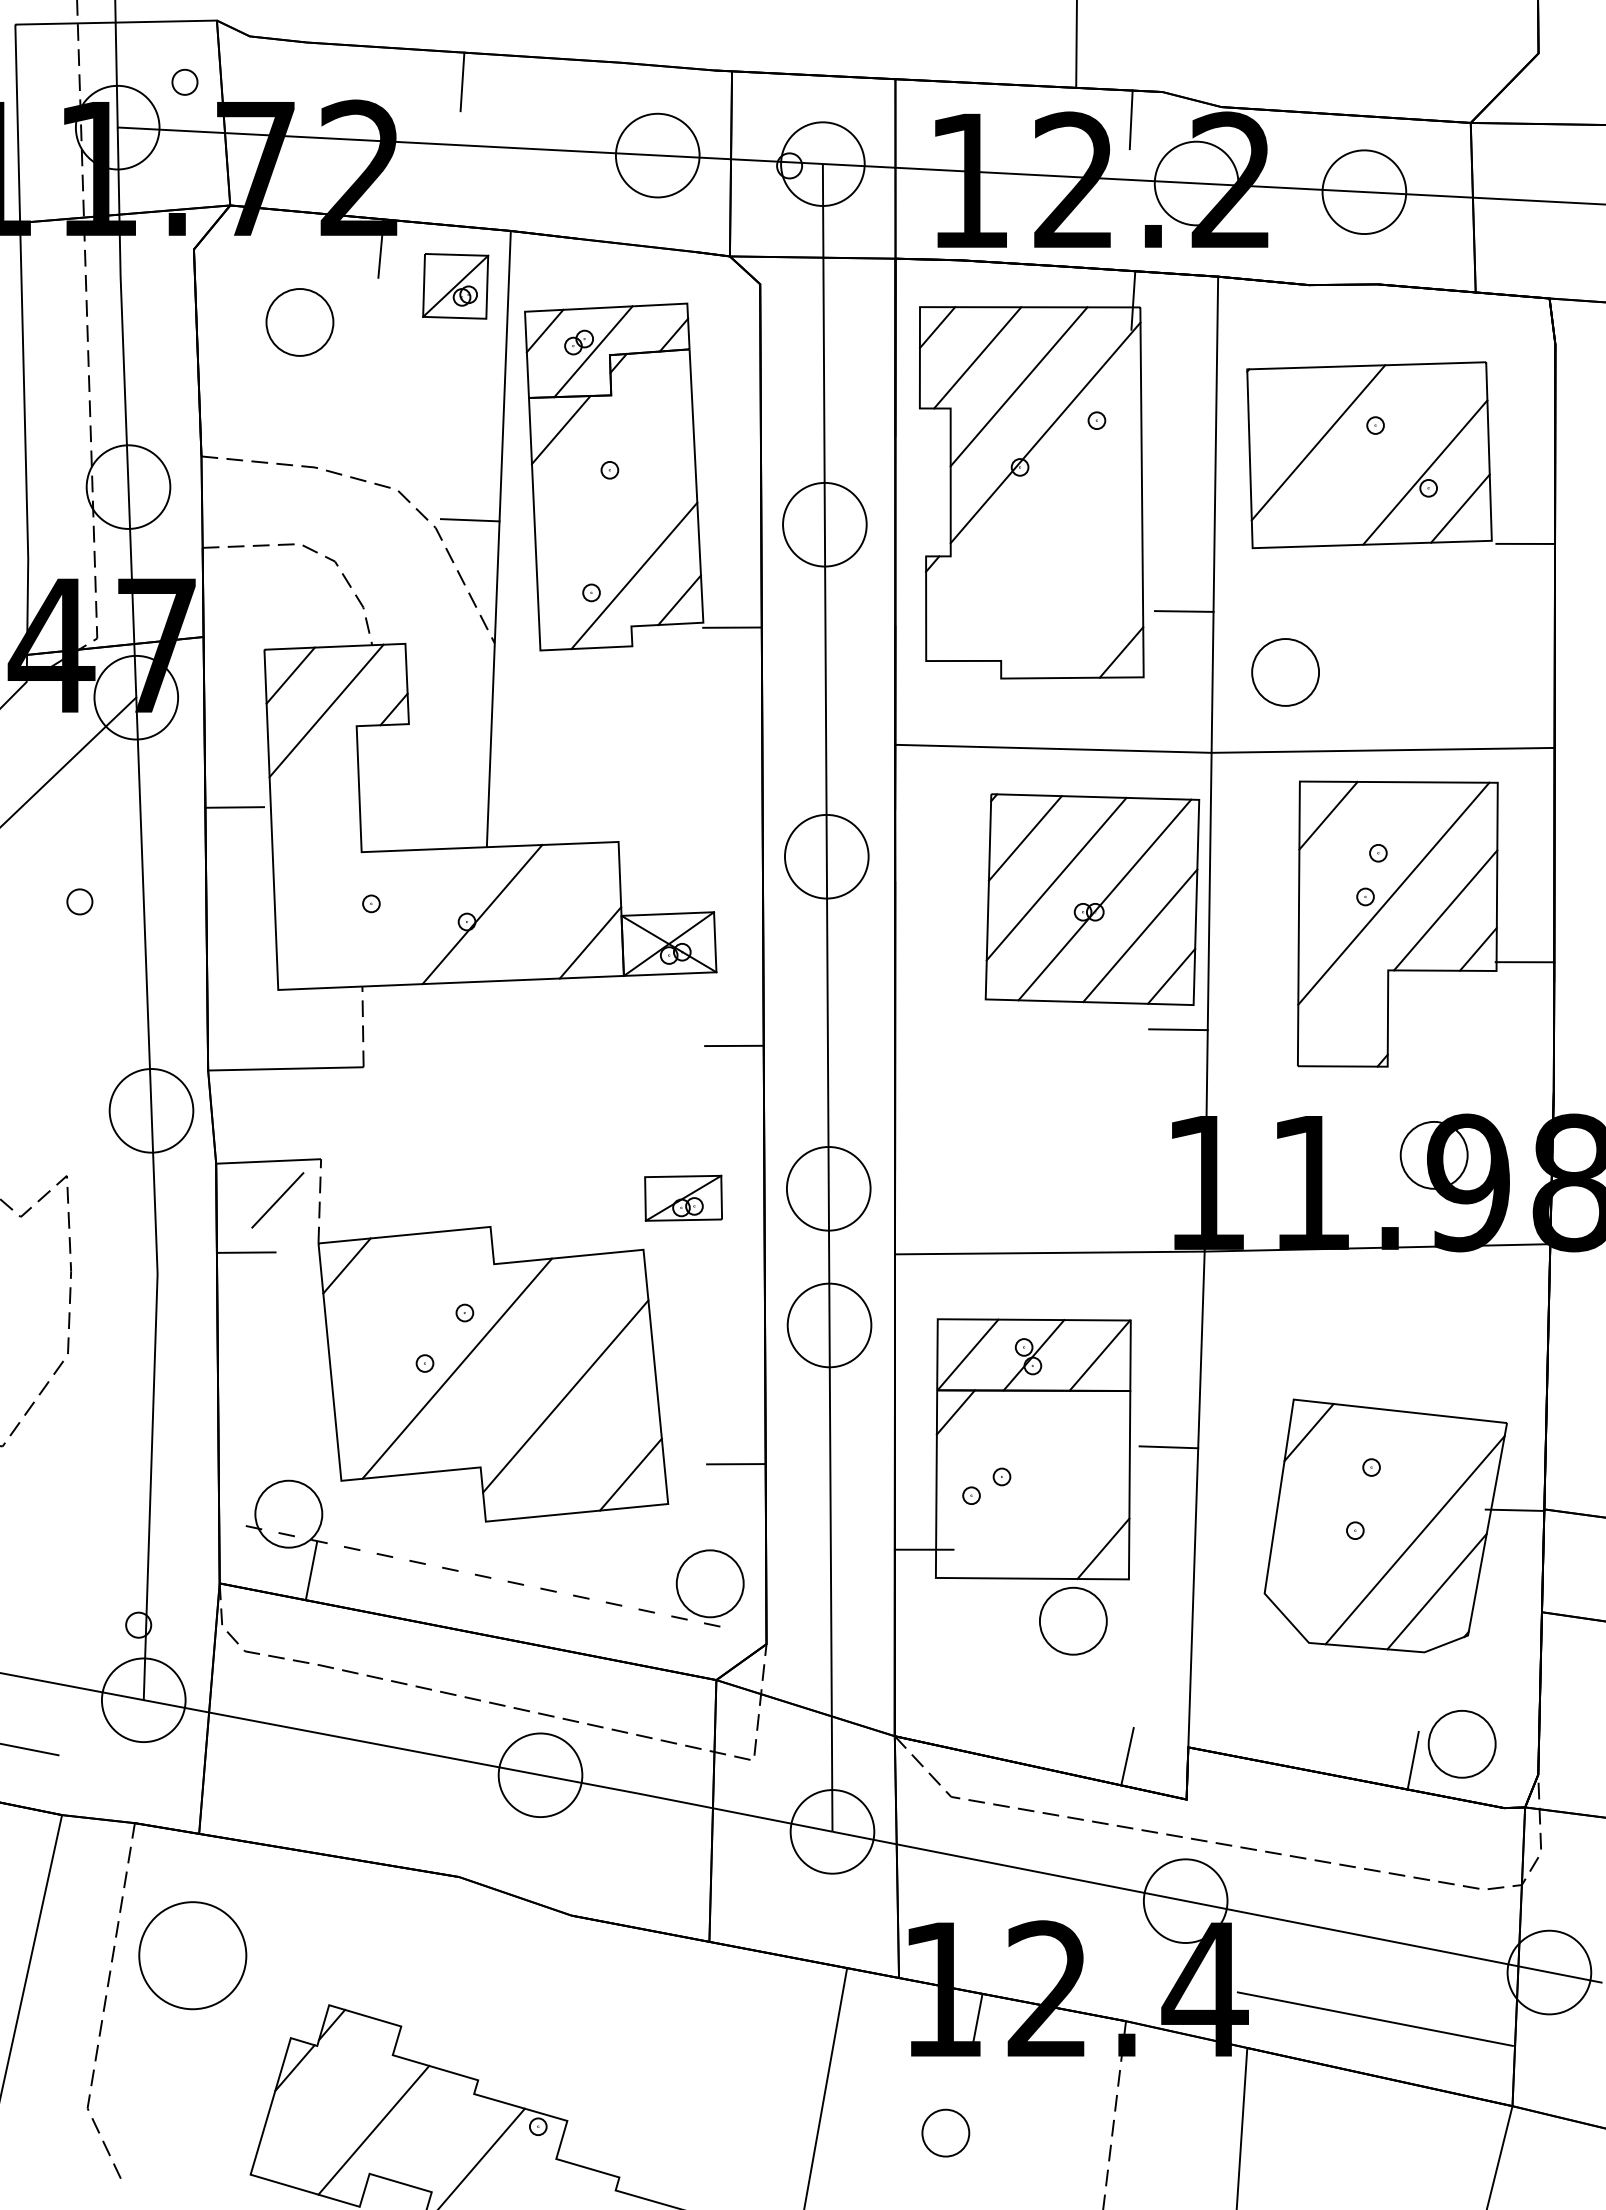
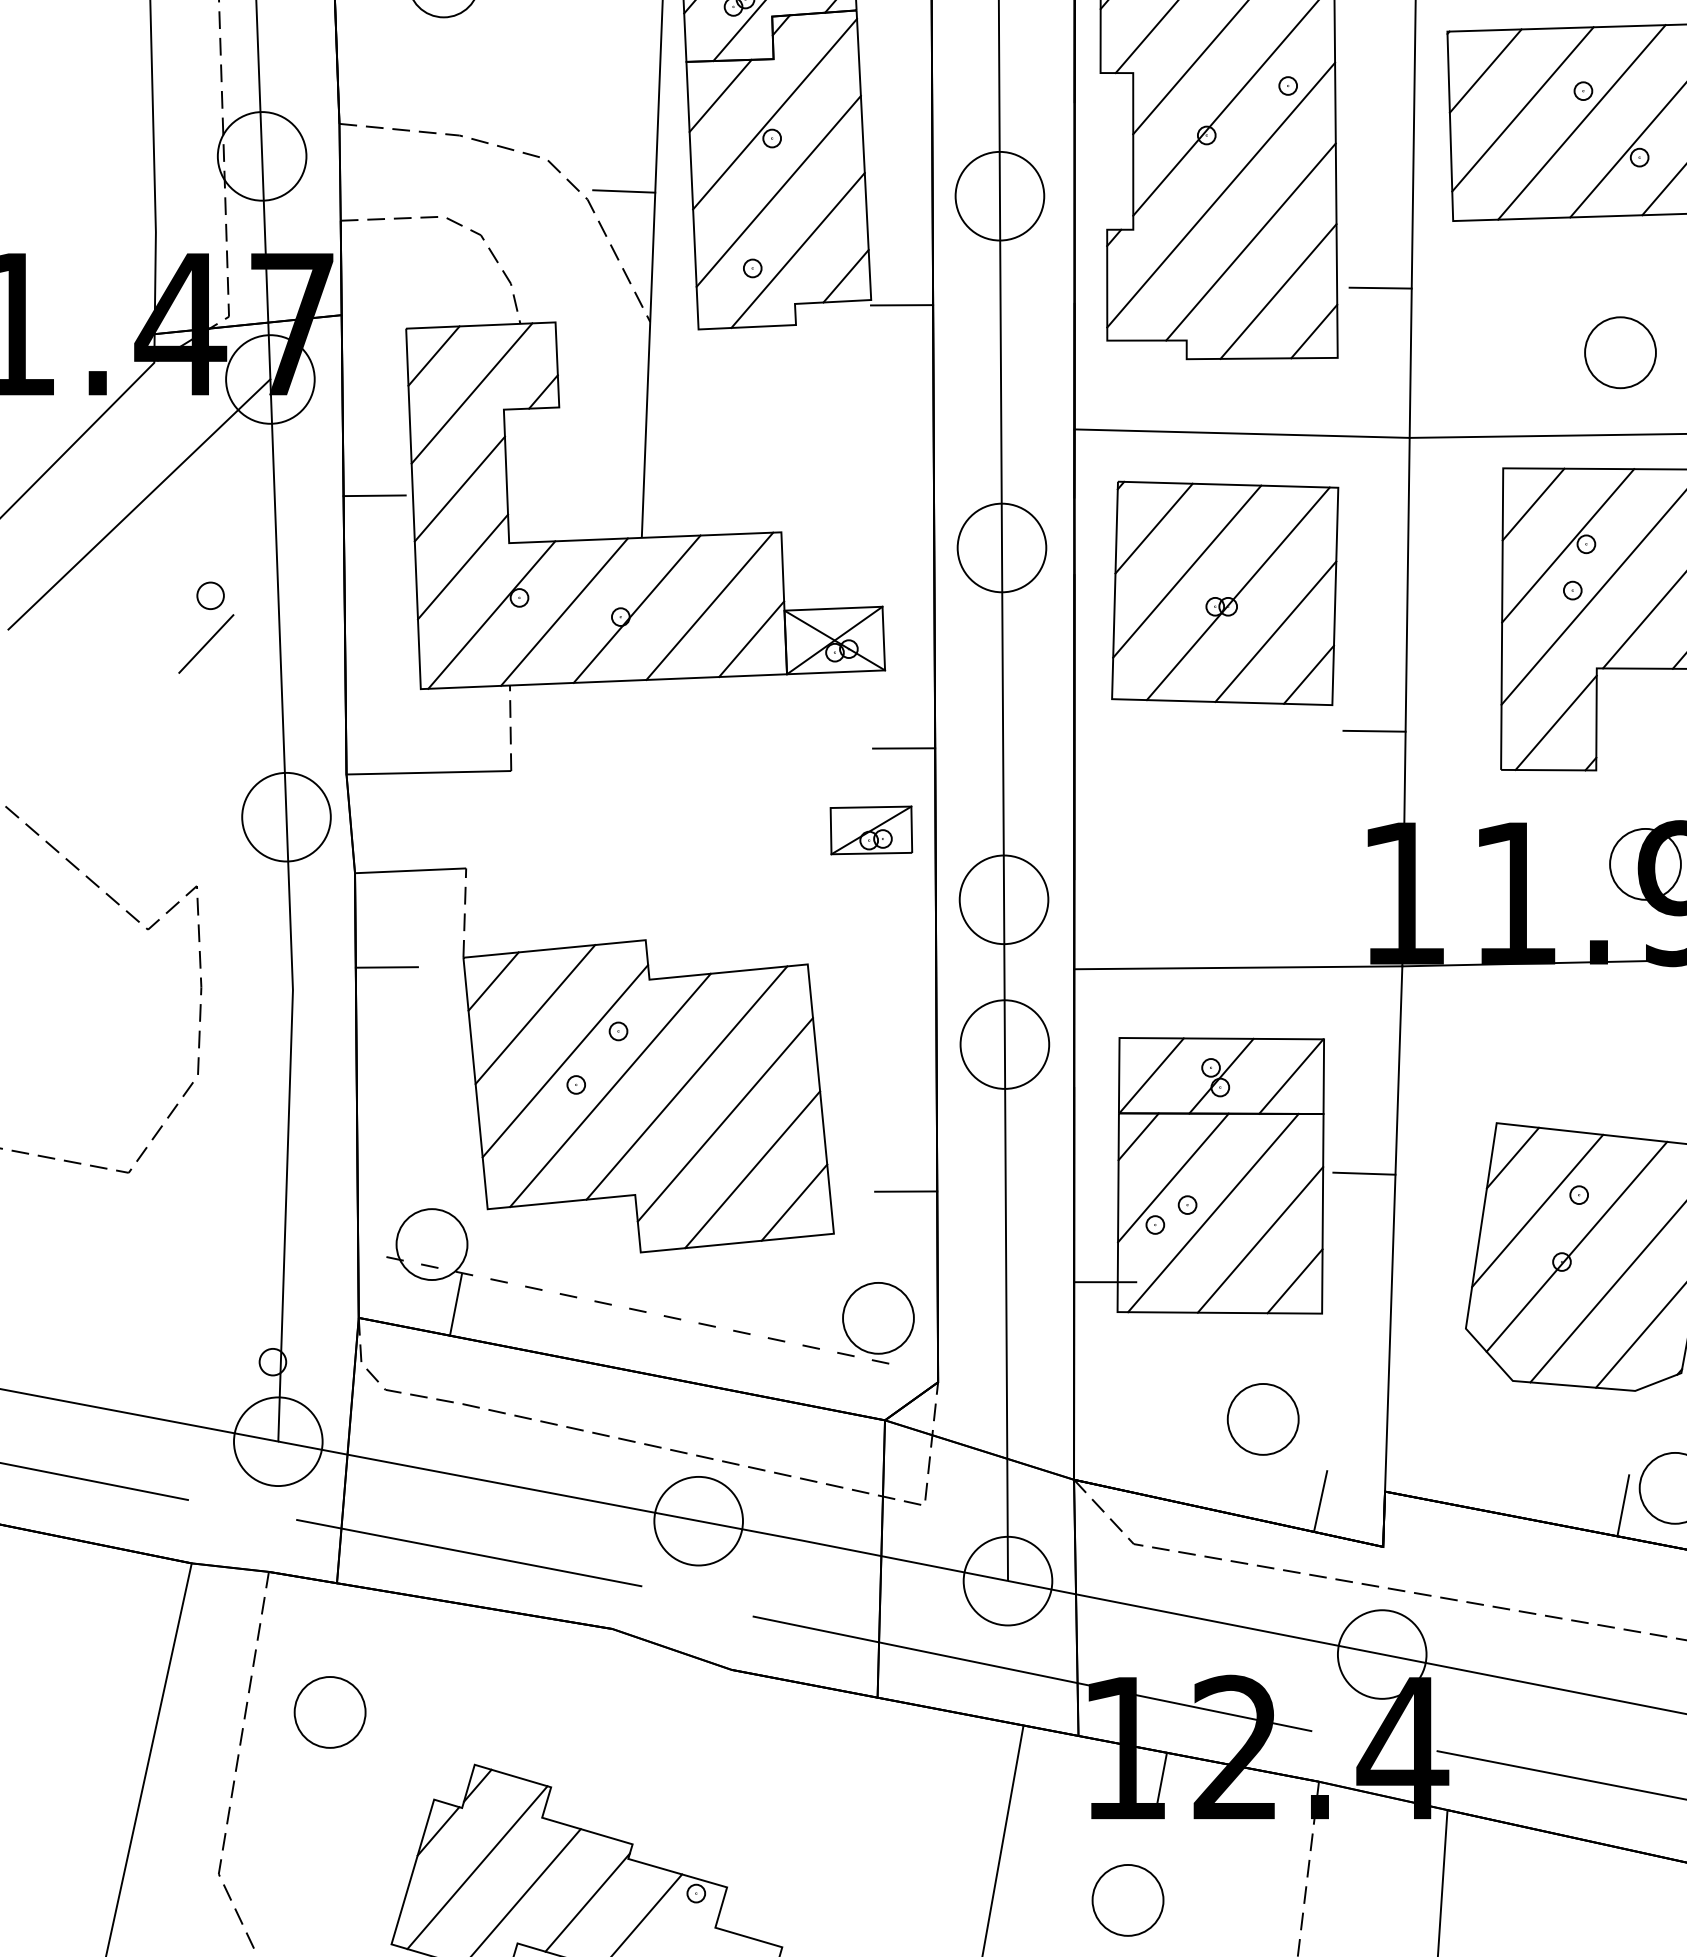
line: (1283, 406) -> (1485, 70), added
line: (612, 447) -> (774, 114), added
line: (1374, 454) -> (1582, 121), added
line: (615, 520) -> (778, 191), added
line: (1033, 523) -> (1220, 194), added
line: (1061, 567) -> (1250, 241), added
line: (1087, 614) -> (1278, 291), added
part: (1285, 672) -> (1620, 352), moved
line: (314, 800) -> (459, 488), added
line: (1360, 854) -> (1567, 545), added
line: (317, 874) -> (462, 566), added
part: (1092, 899) -> (1225, 593), moved
line: (550, 911) -> (709, 606), added
line: (413, 916) -> (564, 611), added
line: (345, 919) -> (492, 614), added
line: (1349, 1021) -> (1555, 722), added
part: (683, 1197) -> (871, 829), moved
line: (277, 1200) -> (205, 644), moved
line: (386, 1296) -> (535, 1013), added
line: (414, 1340) -> (565, 1060), added
line: (529, 1361) -> (686, 1082), added
line: (591, 1443) -> (752, 1169), added
line: (988, 1451) -> (1173, 1178), added
line: (1332, 1482) -> (1537, 1210), added
line: (1025, 1484) -> (1212, 1213), added
line: (1070, 1509) -> (1260, 1239), added
line: (1369, 1516) -> (1576, 1246), added
part: (1073, 1620) -> (1263, 1418), moved
line: (323, 1805) -> (468, 1553), added
line: (855, 1919) -> (1032, 1673), added
part: (192, 1955) -> (329, 1712), size x0.62
line: (331, 2102) -> (477, 1867), added
part: (945, 2132) -> (1127, 1899), size x1.43
line: (435, 2135) -> (587, 1902), added

